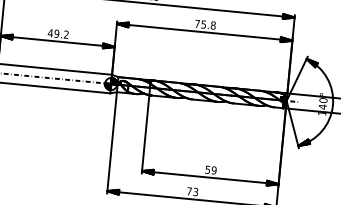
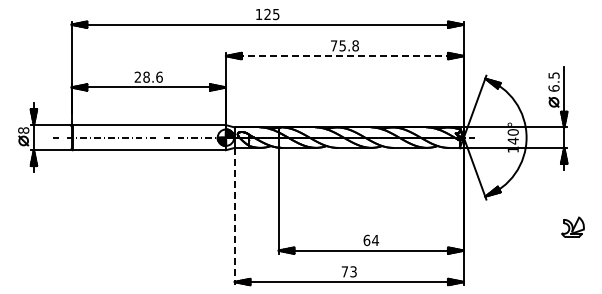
line: (204, 32) -> (344, 56), solid -> dashed
text: (58, 33) -> (148, 76), 49.2 -> 28.6
line: (111, 142) -> (234, 216), solid -> dashed
text: (211, 170) -> (371, 240), 59 -> 64

